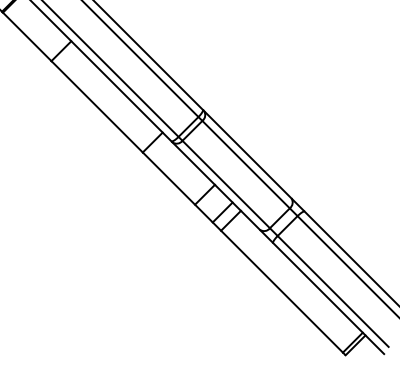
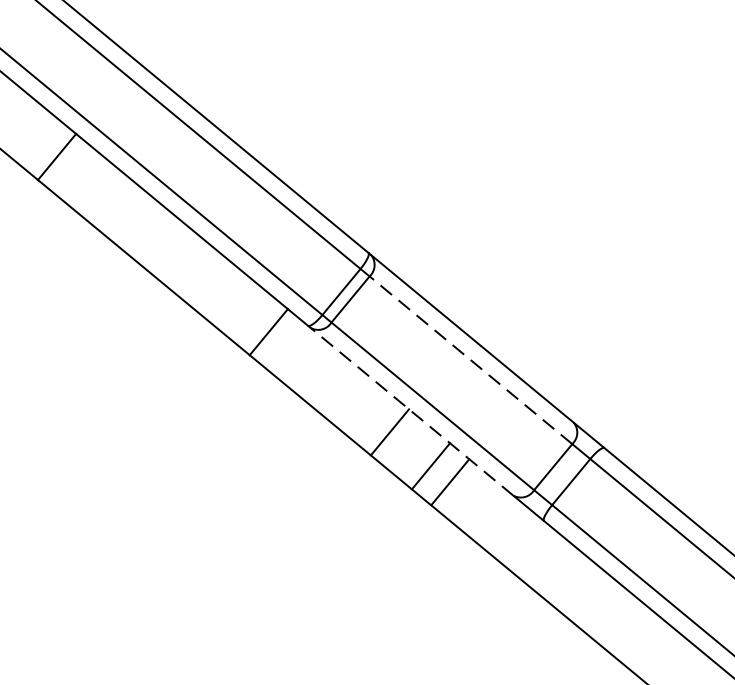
line: (246, 164) -> (471, 359), solid -> dashed
line: (216, 186) -> (412, 412), solid -> dashed

